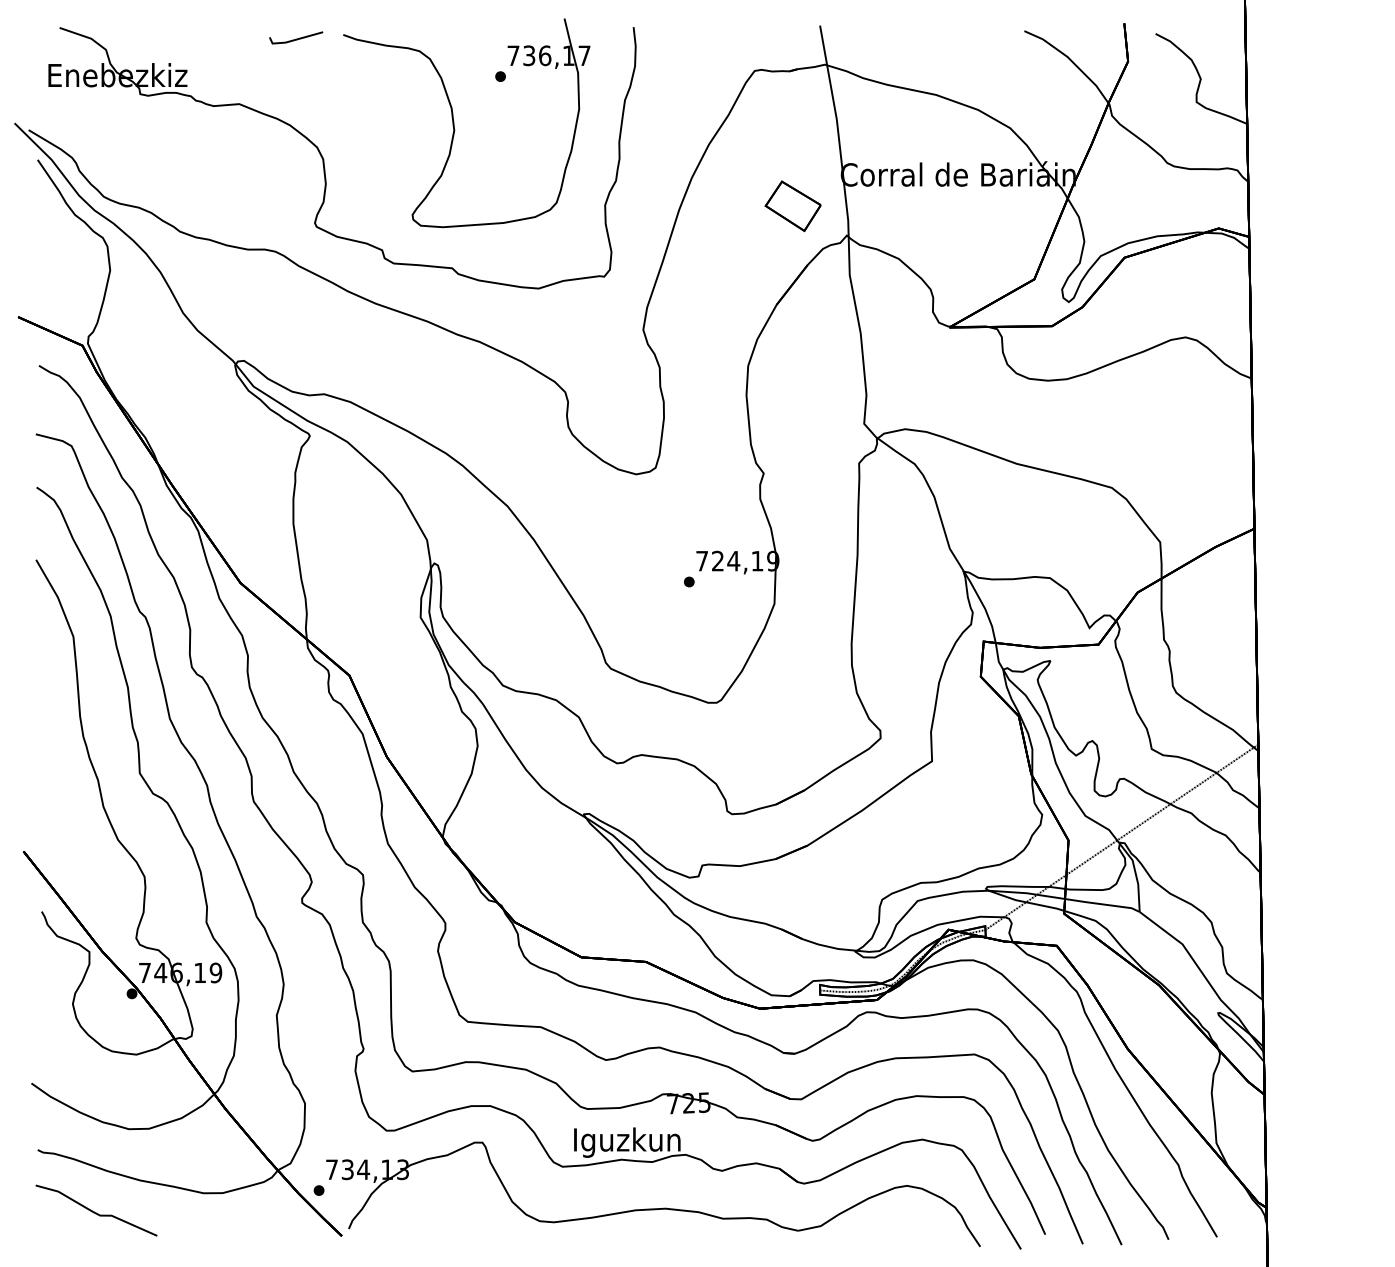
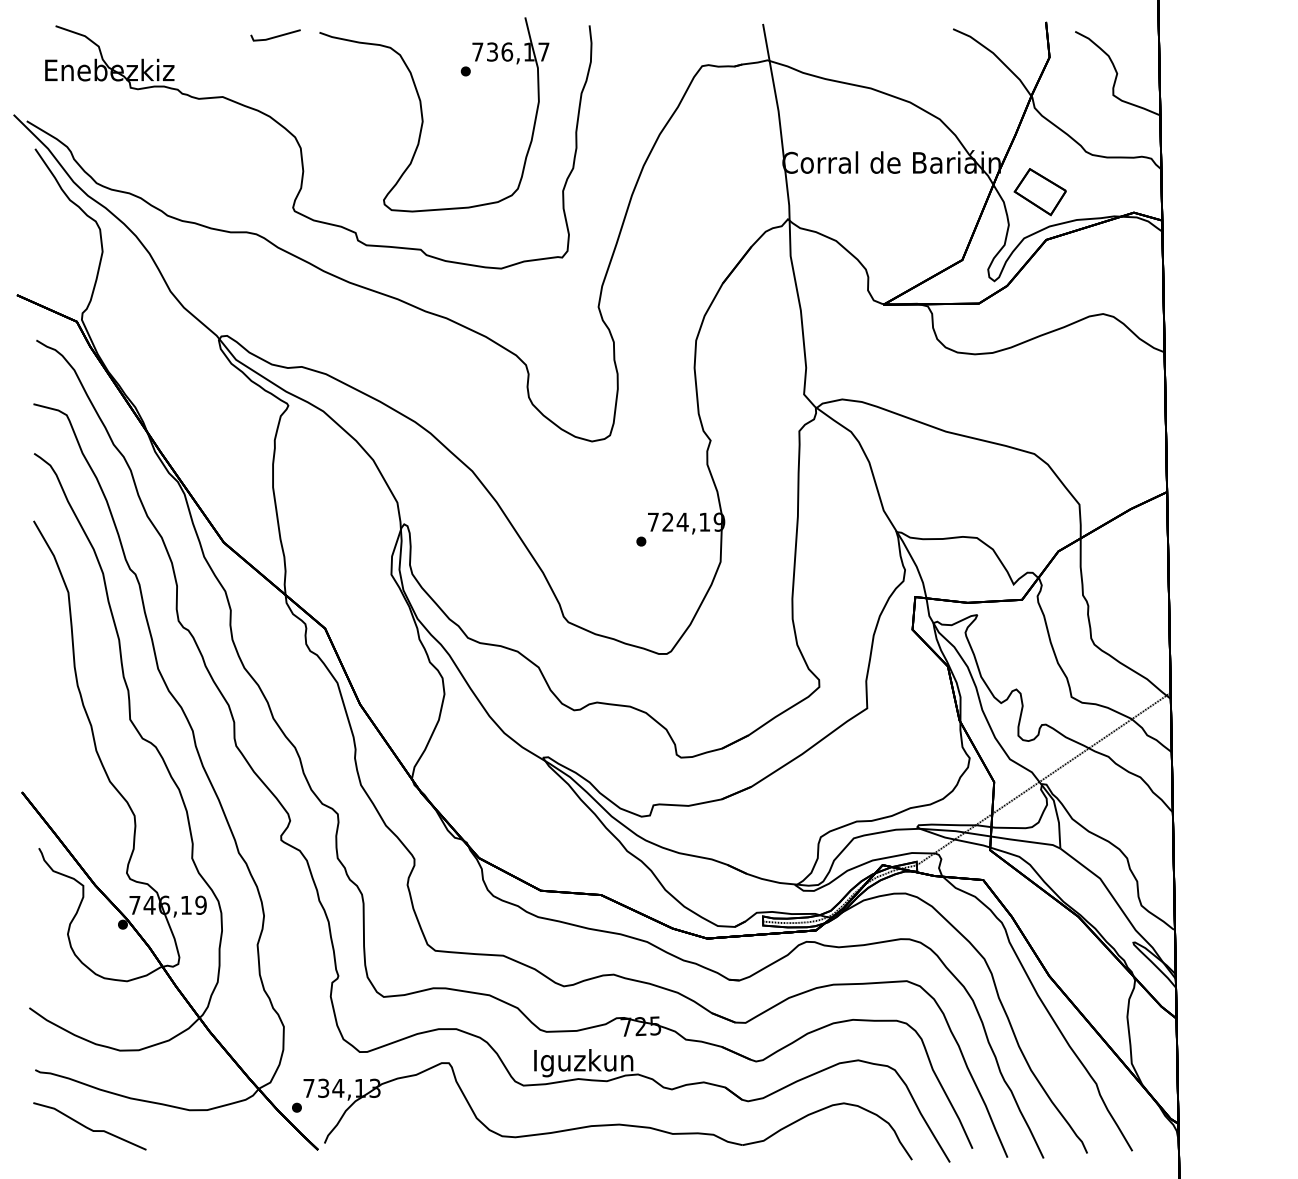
part: (792, 206) -> (1039, 192), moved

